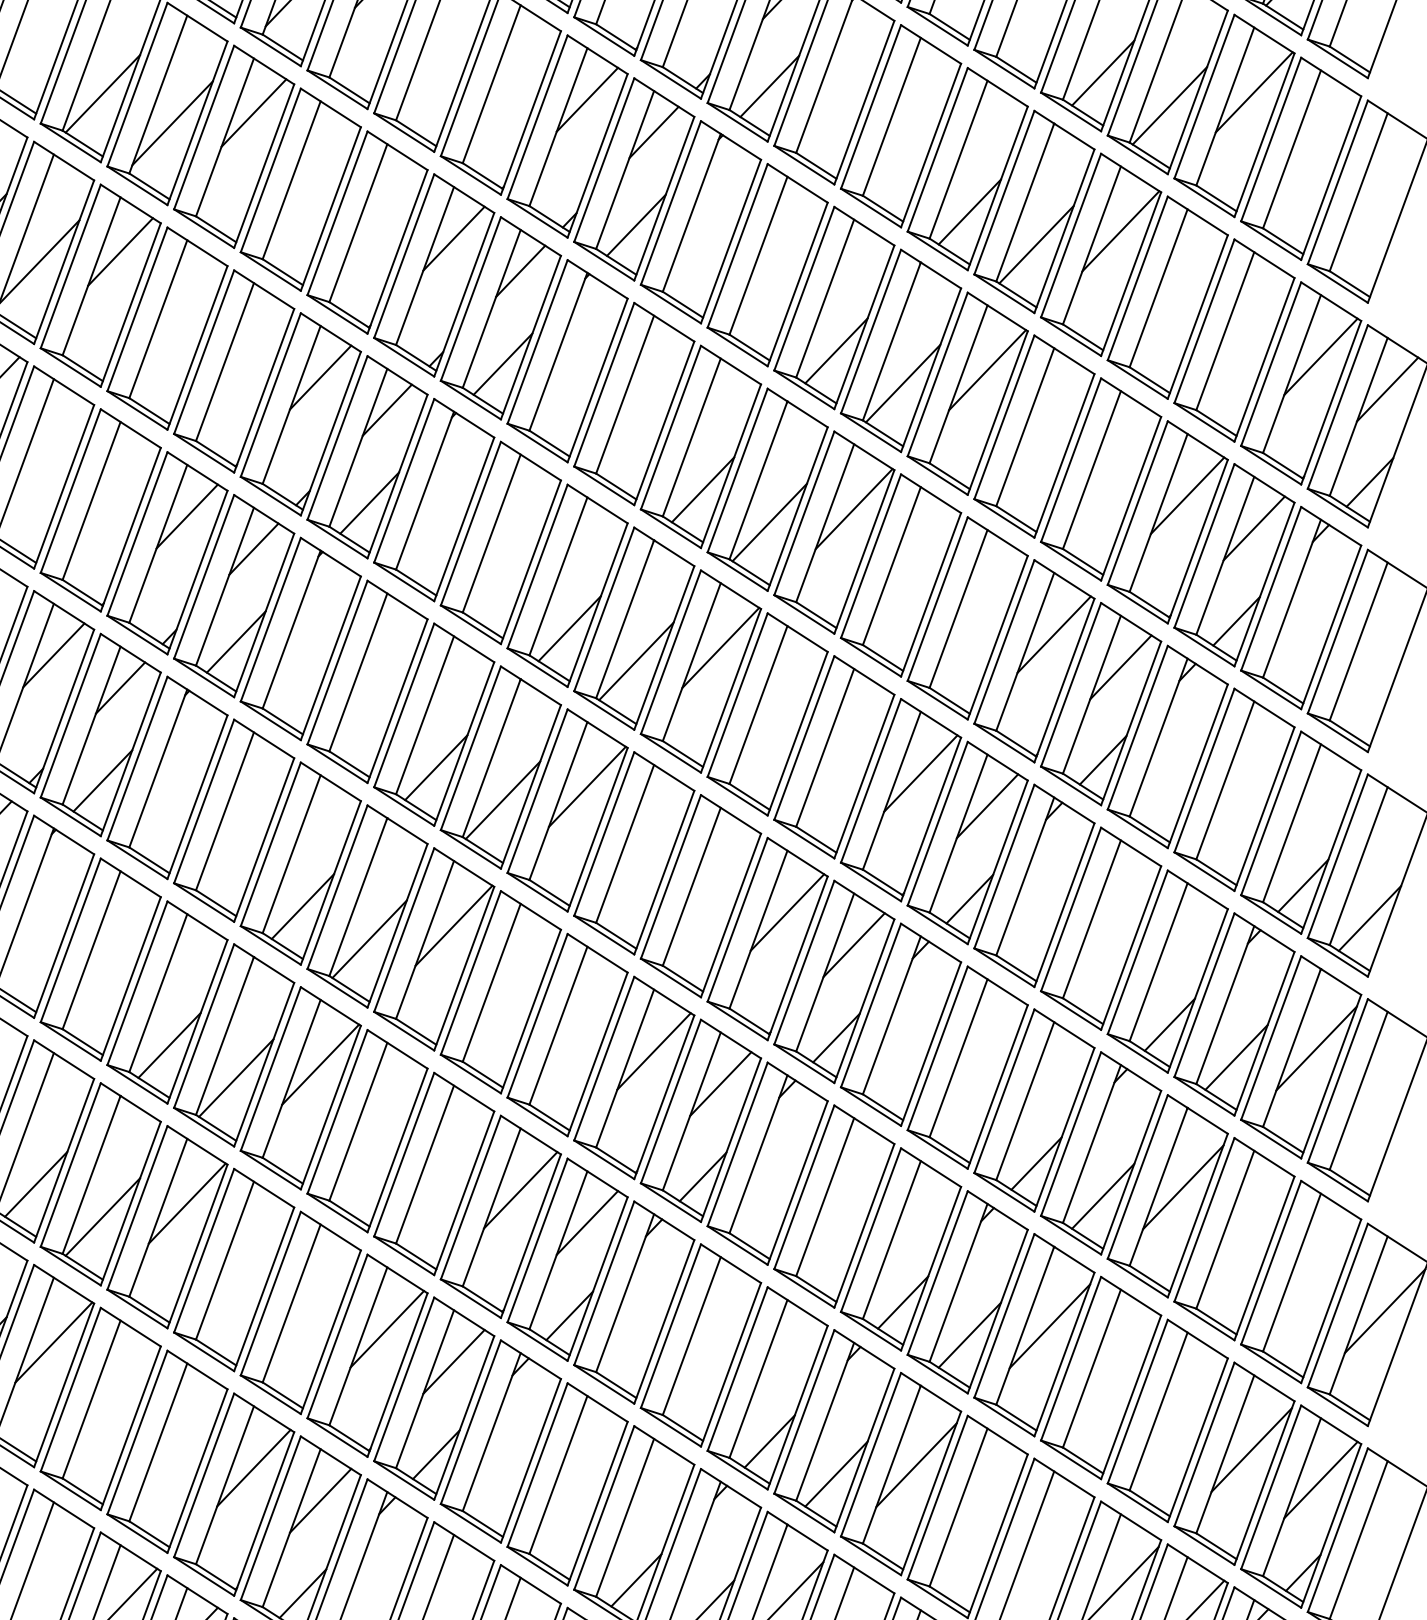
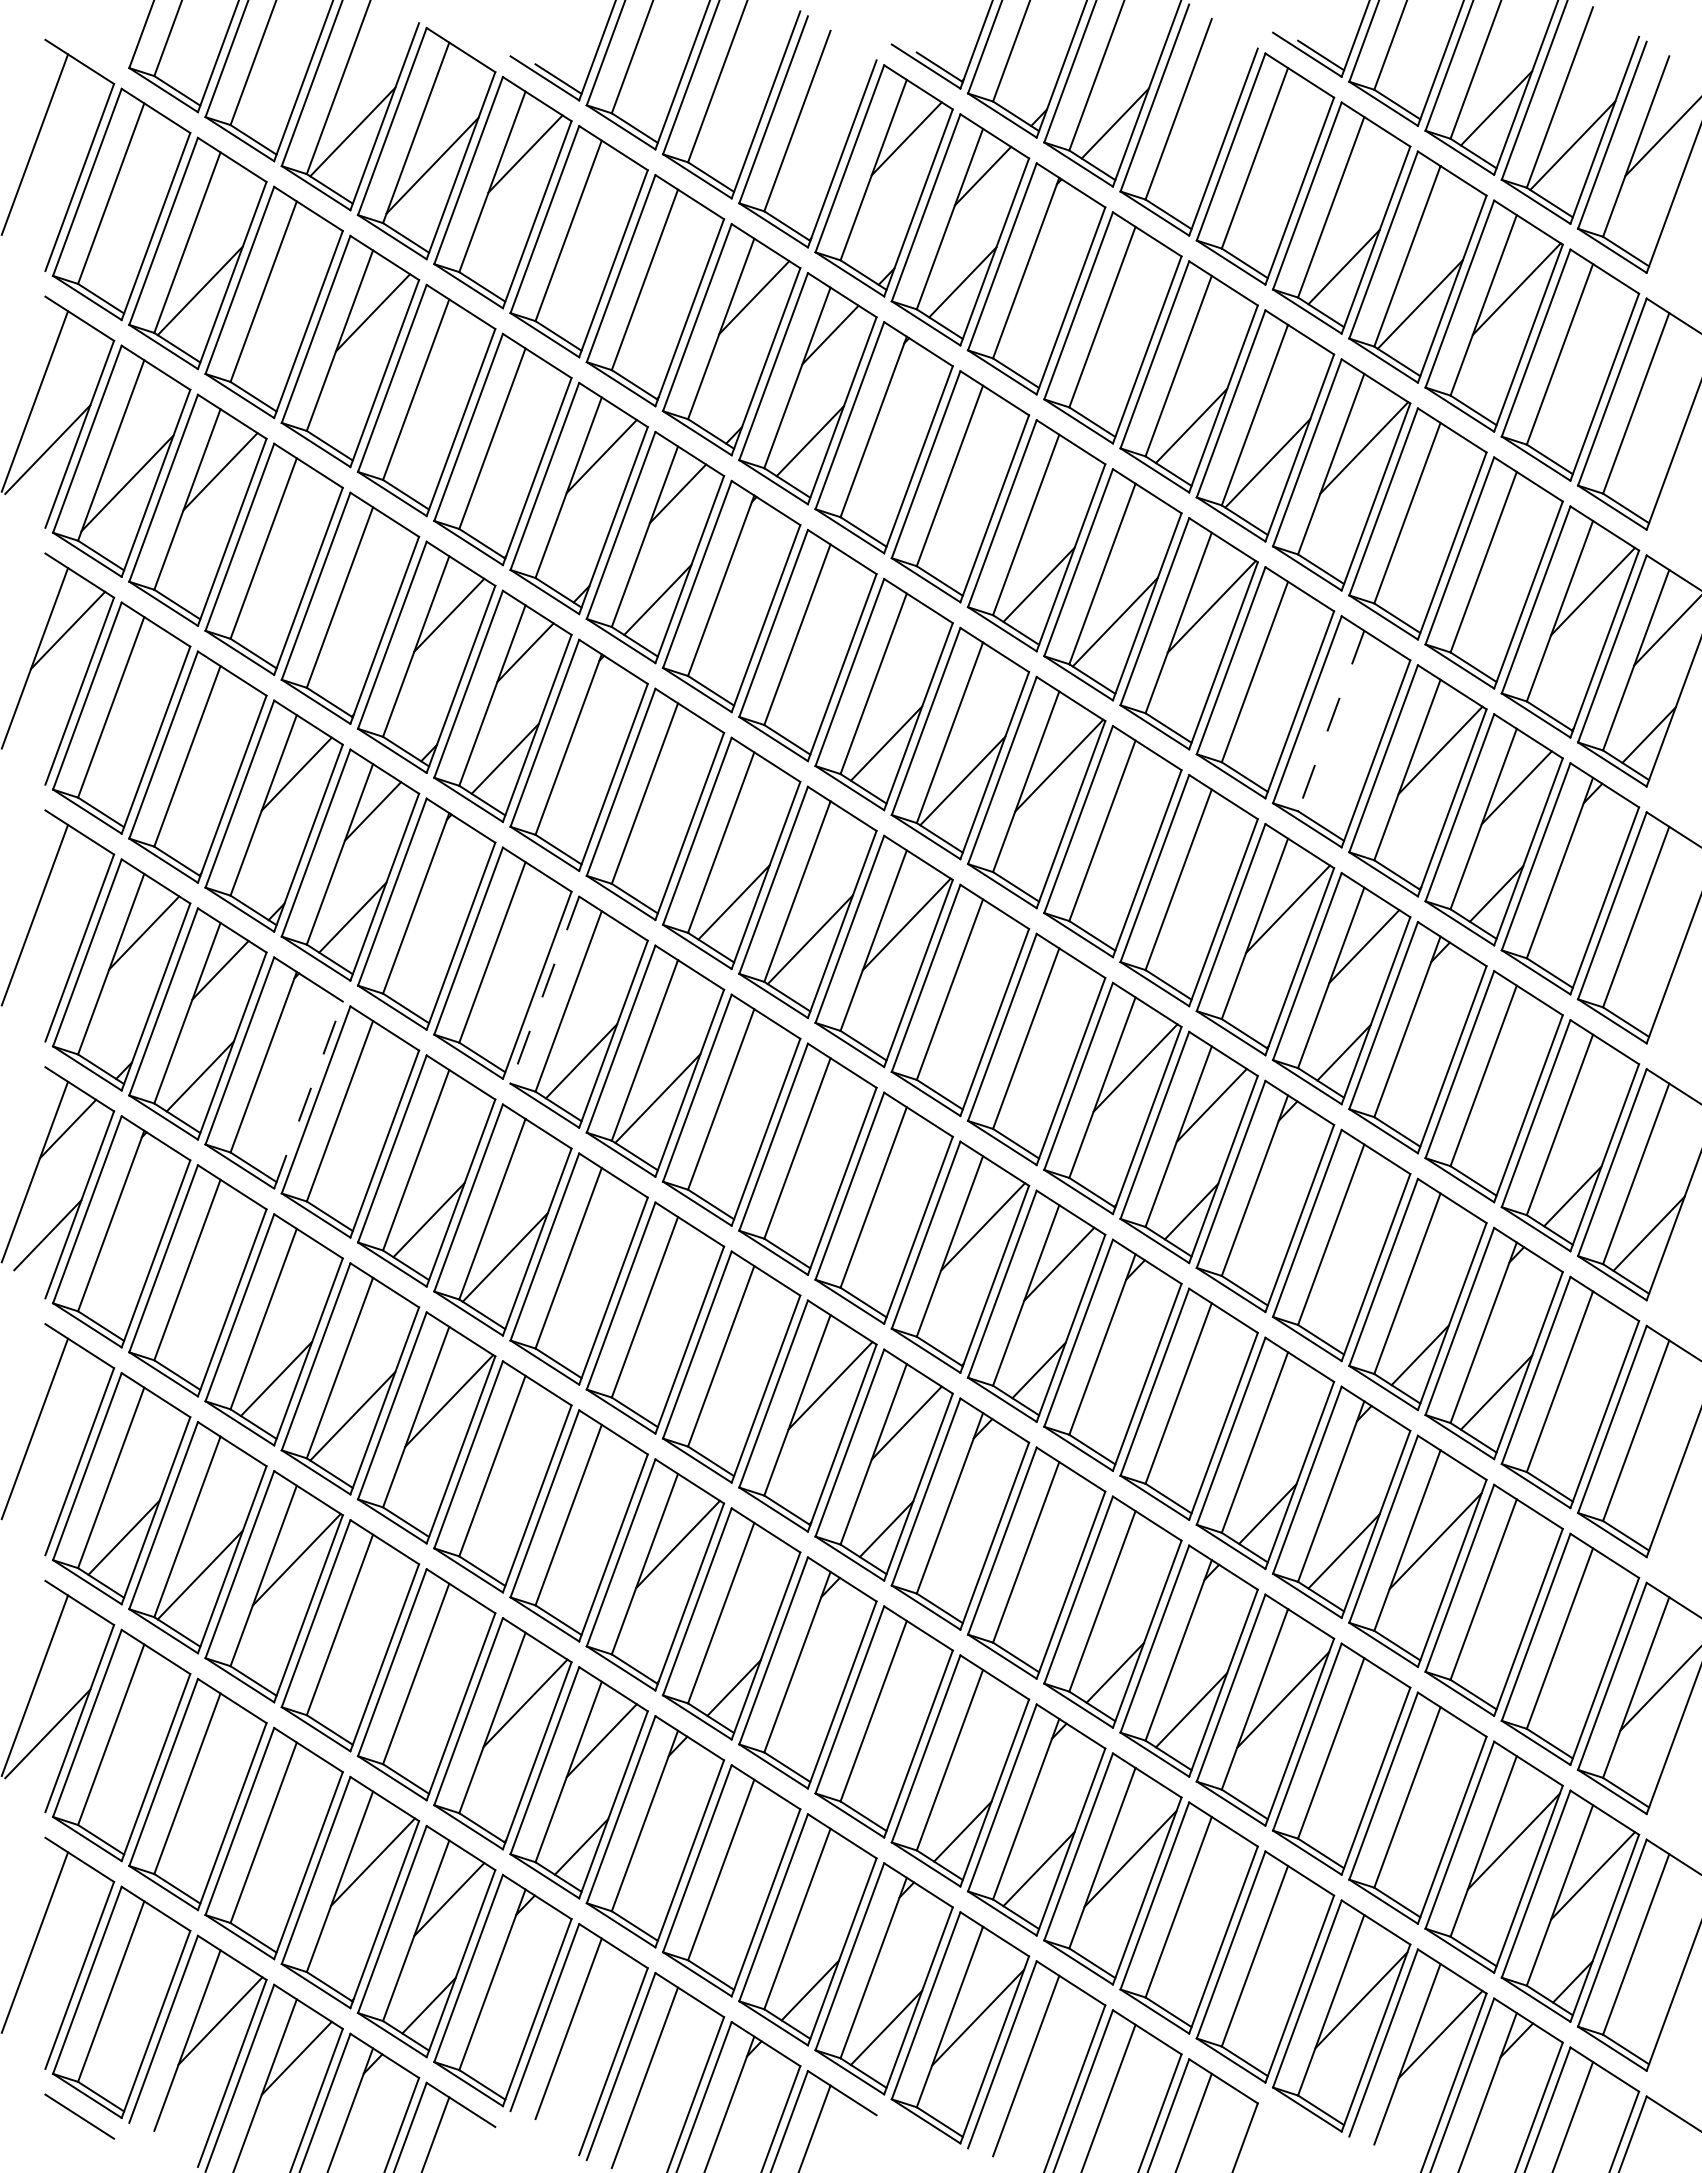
line: (173, 123) -> (280, 324), removed
line: (1092, 470) -> (1331, 721), solid -> dashed
line: (403, 705) -> (544, 990), solid -> dashed
line: (587, 787) -> (754, 1083), removed
line: (197, 797) -> (308, 1095), solid -> dashed
line: (453, 925) -> (601, 1241), removed
line: (1316, 1048) -> (1588, 1382), removed
line: (587, 1222) -> (754, 1581), removed
line: (54, 1342) -> (144, 1718), removed

